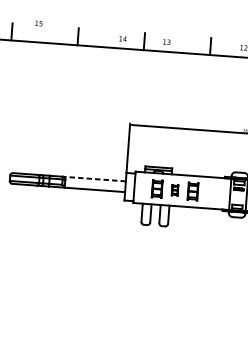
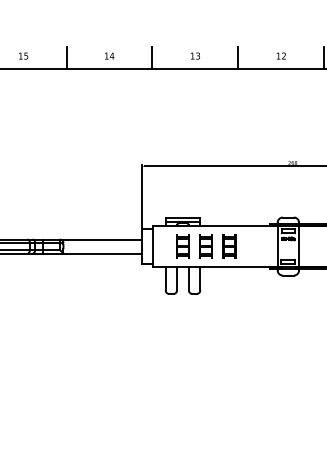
text: (38, 23) -> (23, 55), moved
text: (122, 38) -> (109, 55), moved
text: (166, 41) -> (195, 55), moved
line: (94, 178) -> (100, 239), dashed -> solid
part: (174, 190) -> (205, 246), size x1.67

